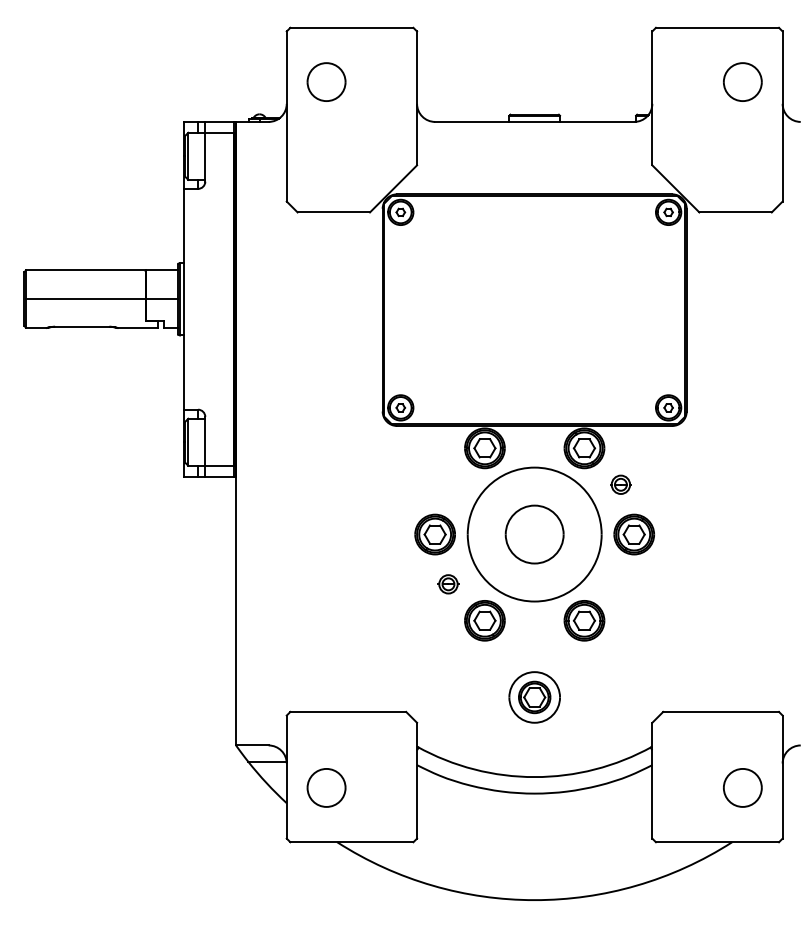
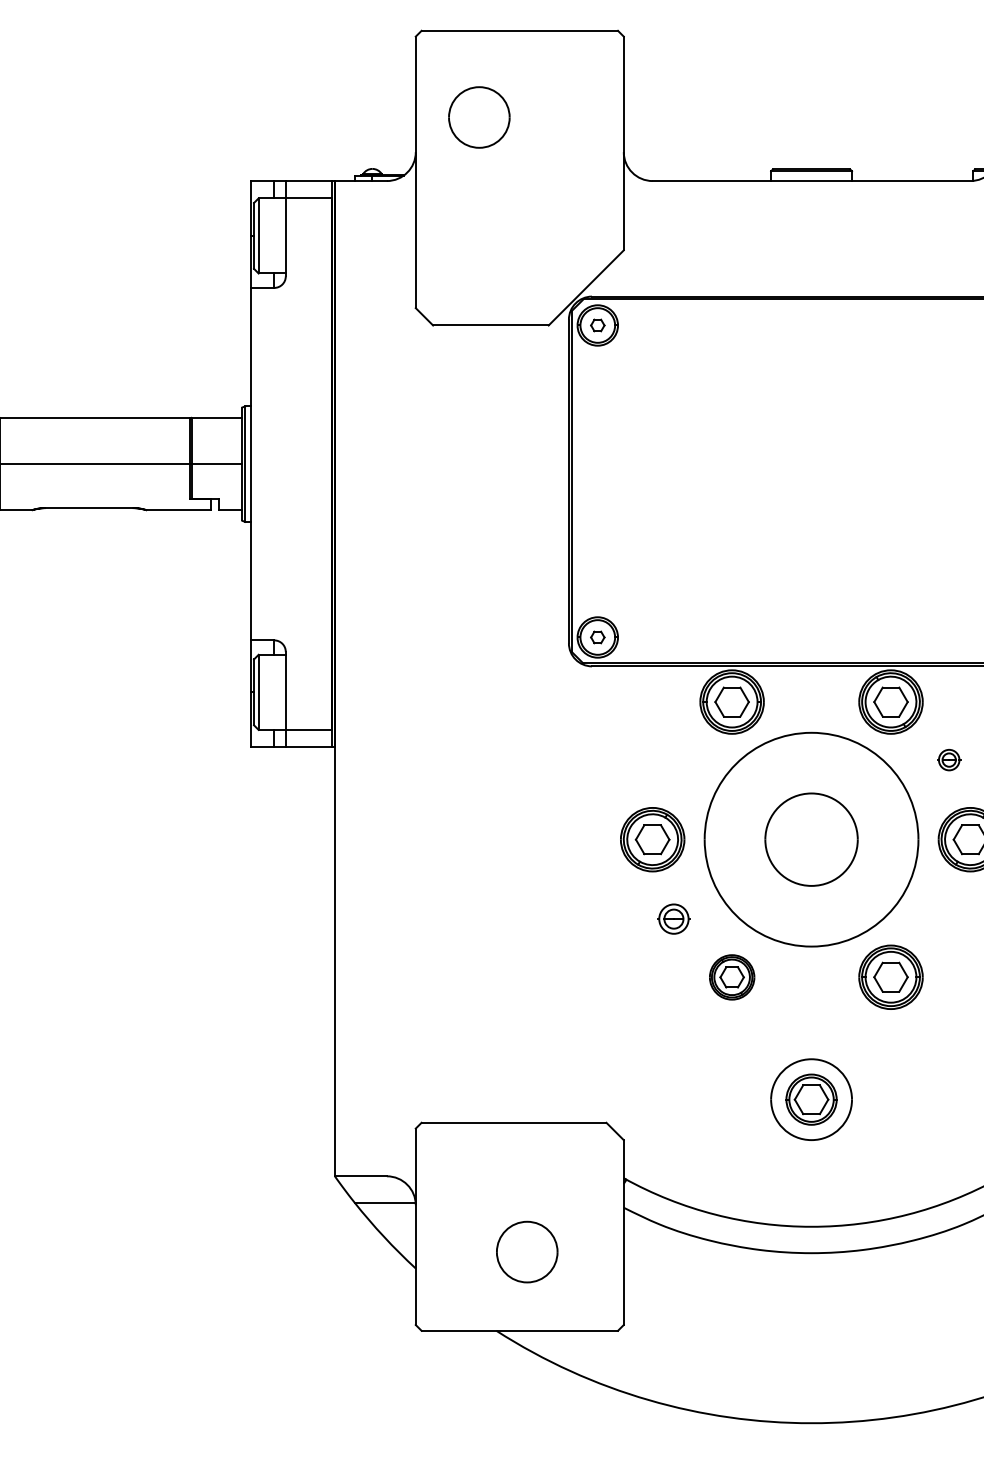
part: (620, 484) -> (948, 759), size x0.7
part: (484, 620) -> (731, 976), size x0.7
part: (326, 787) -> (527, 1251), moved

